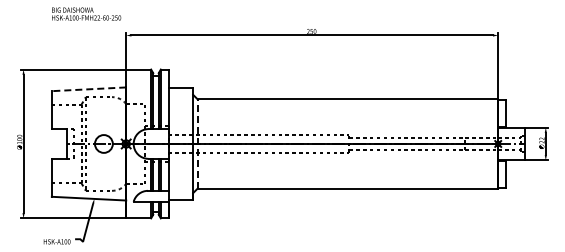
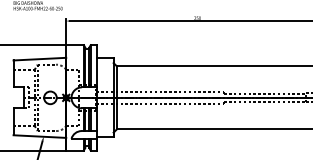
line: (88, 89) -> (39, 59), dashed -> solid
line: (197, 143) -> (116, 97), dashed -> solid

